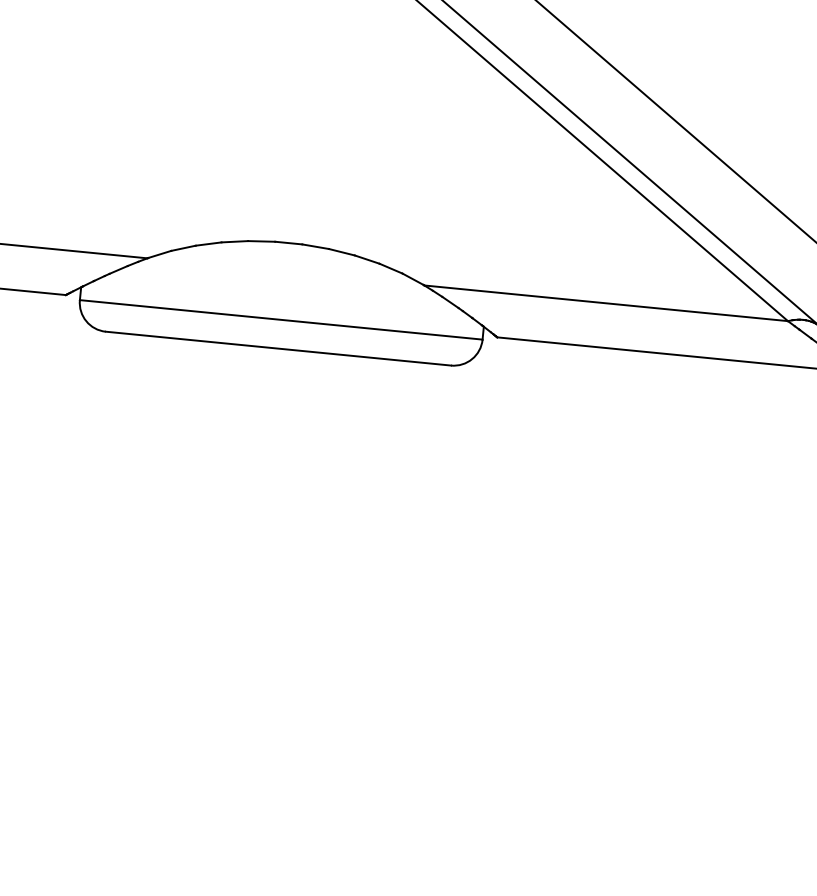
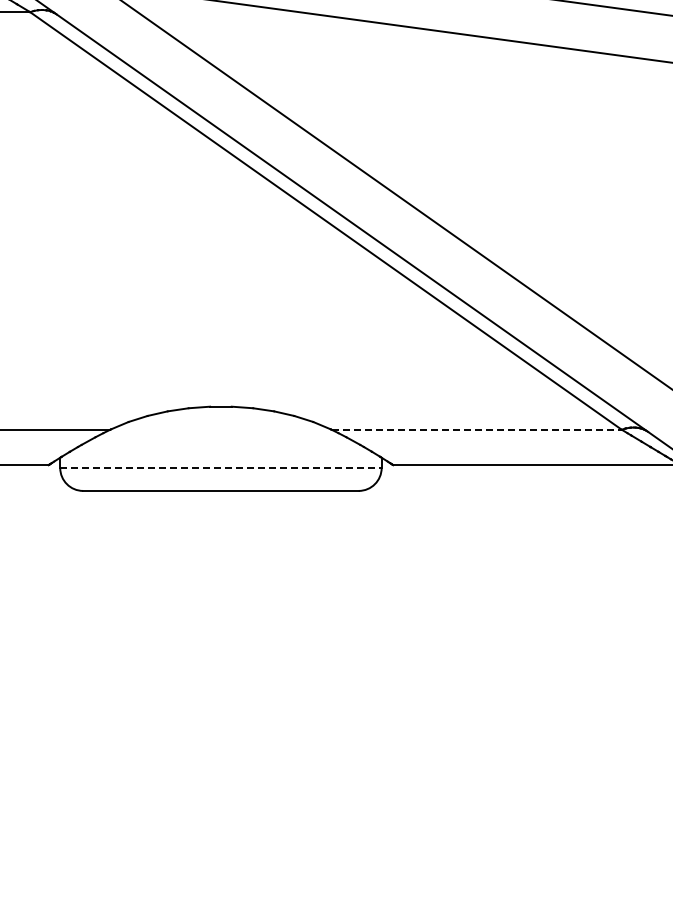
line: (607, 303) -> (477, 429), solid -> dashed
line: (280, 319) -> (220, 467), solid -> dashed

